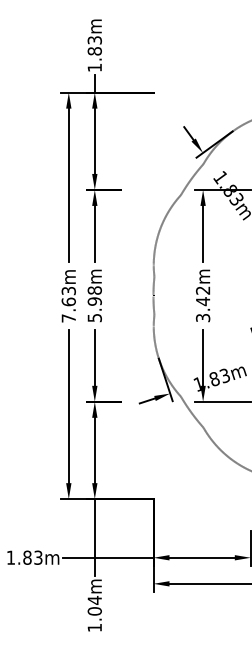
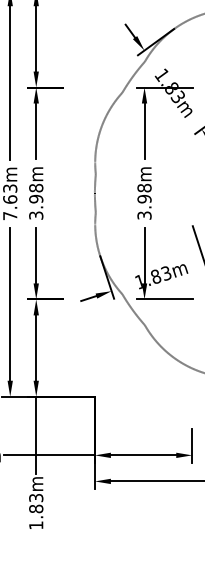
text: (203, 296) -> (144, 194), 3.42m -> 3.98m
text: (94, 317) -> (35, 215), 5.98m -> 3.98m
text: (94, 605) -> (35, 503), 1.04m -> 1.83m

